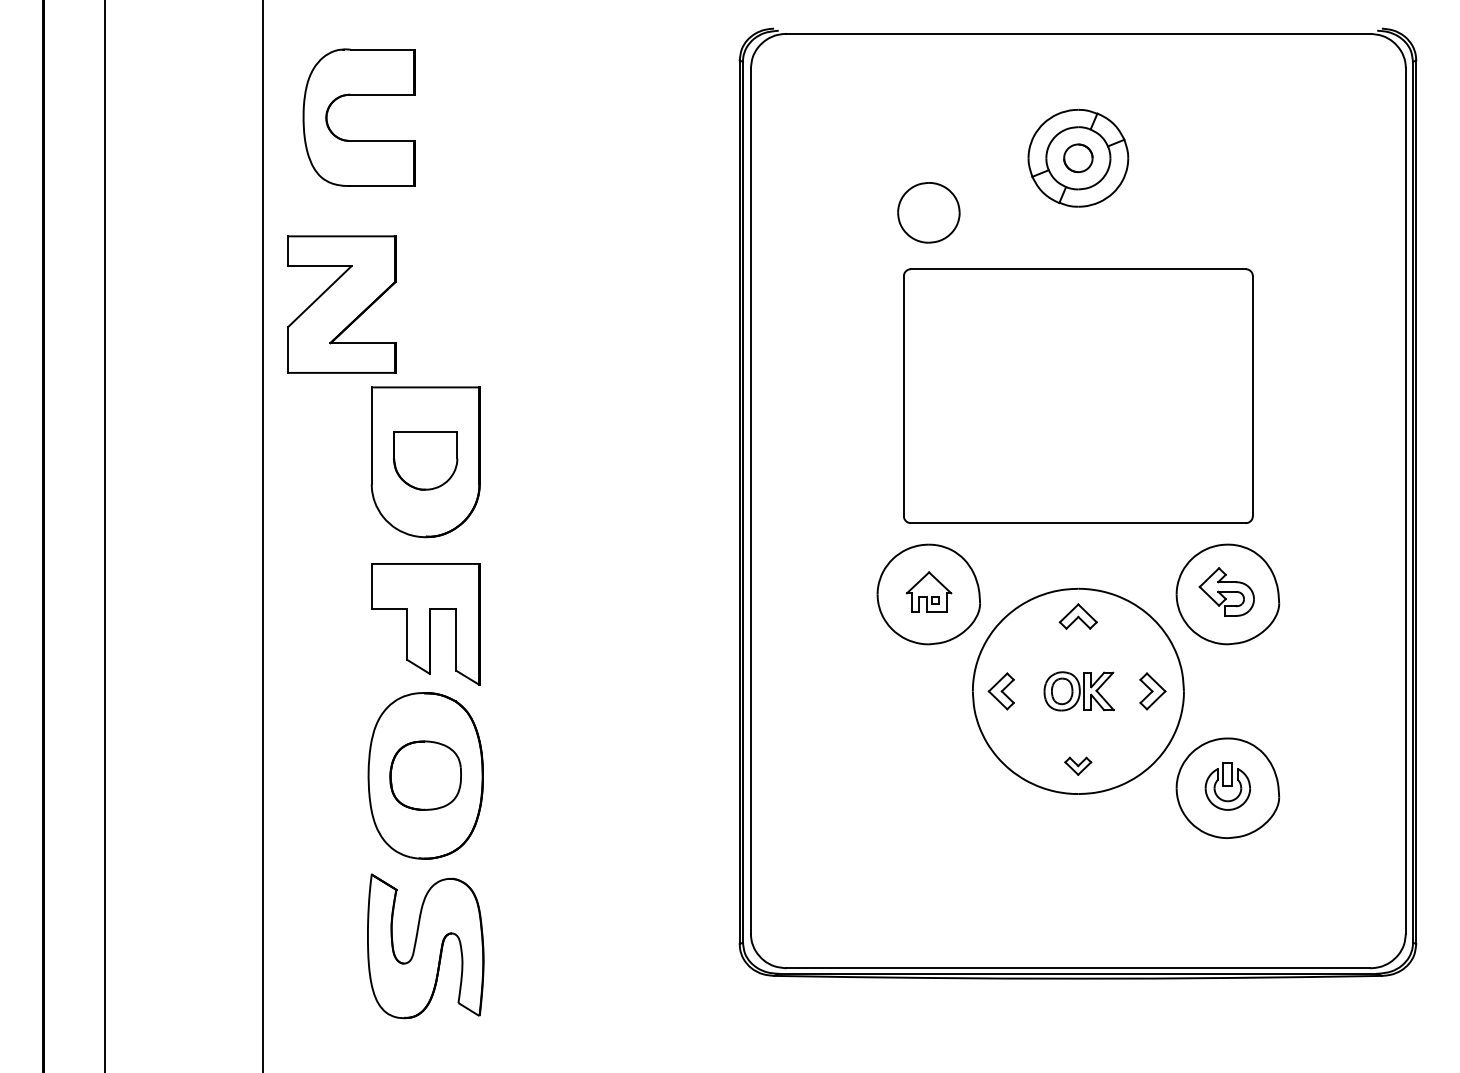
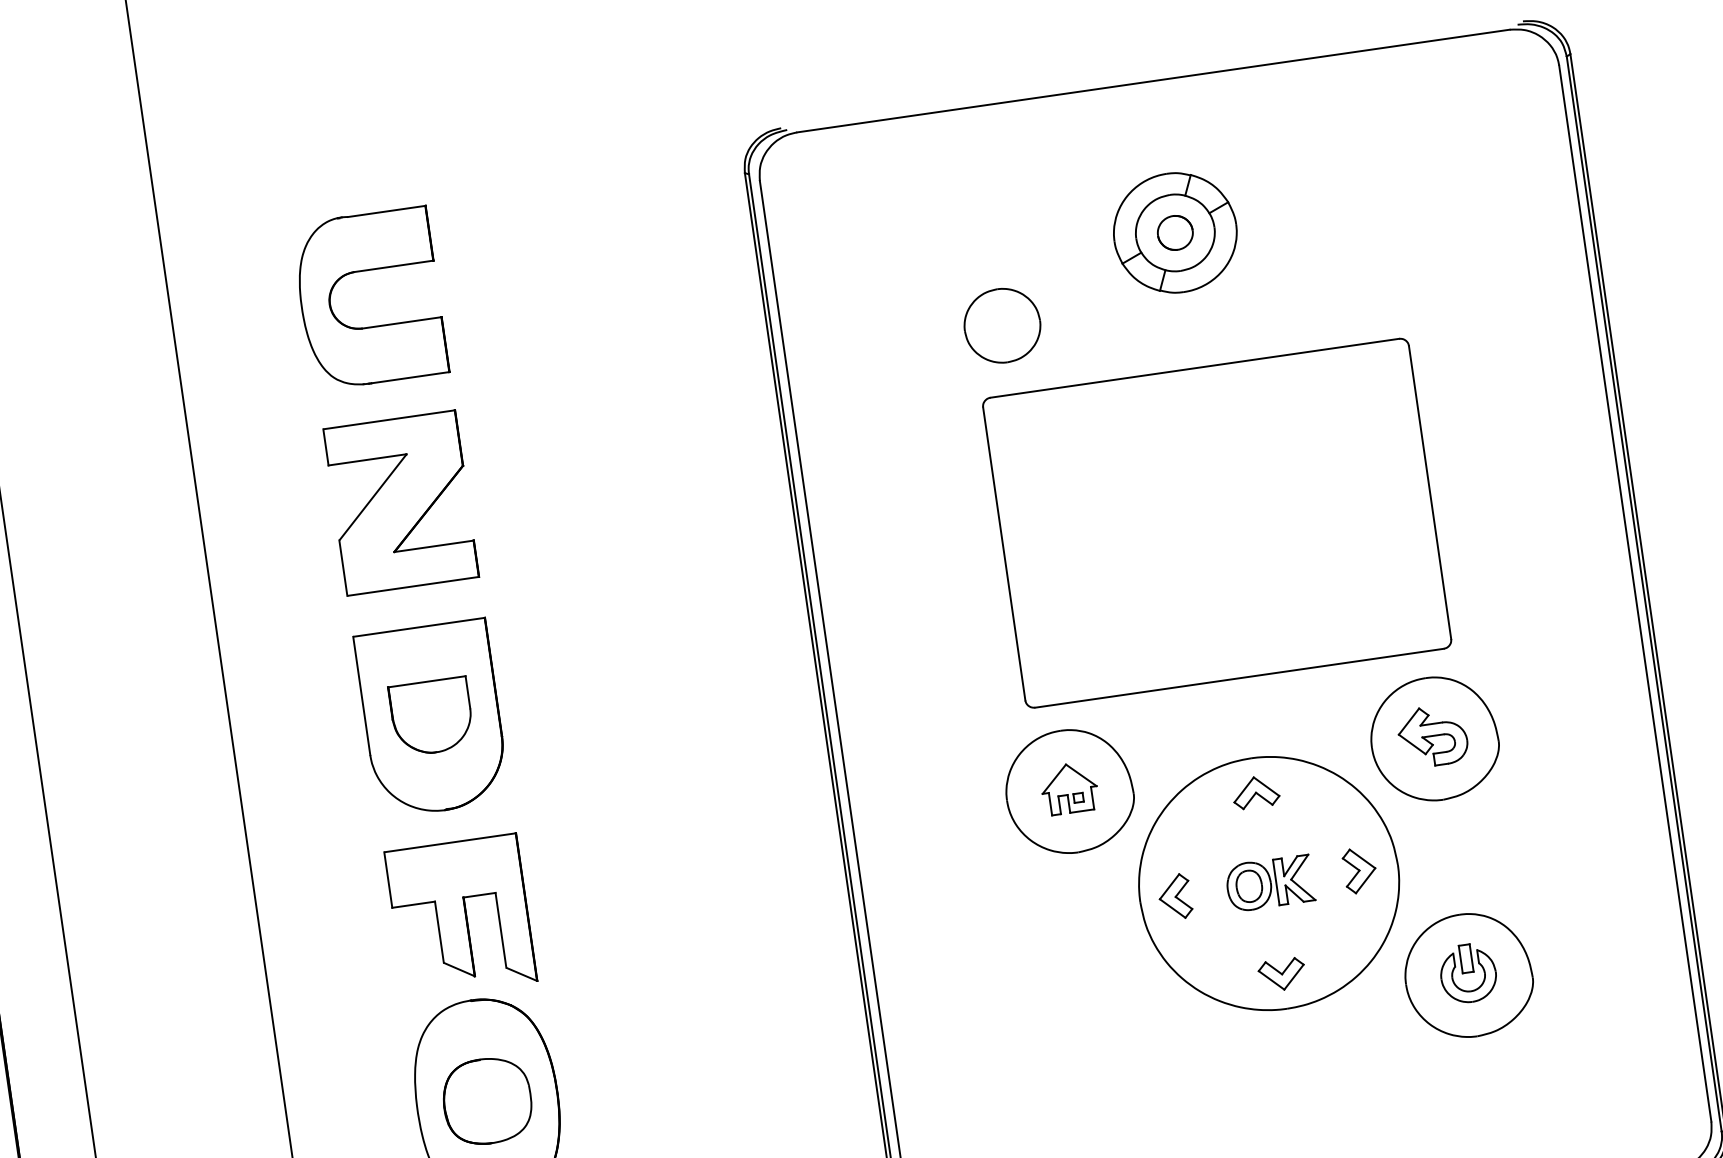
part: (358, 95) -> (365, 271), moved
part: (341, 304) -> (400, 502), moved
part: (1077, 766) -> (1281, 975), size x1.43

